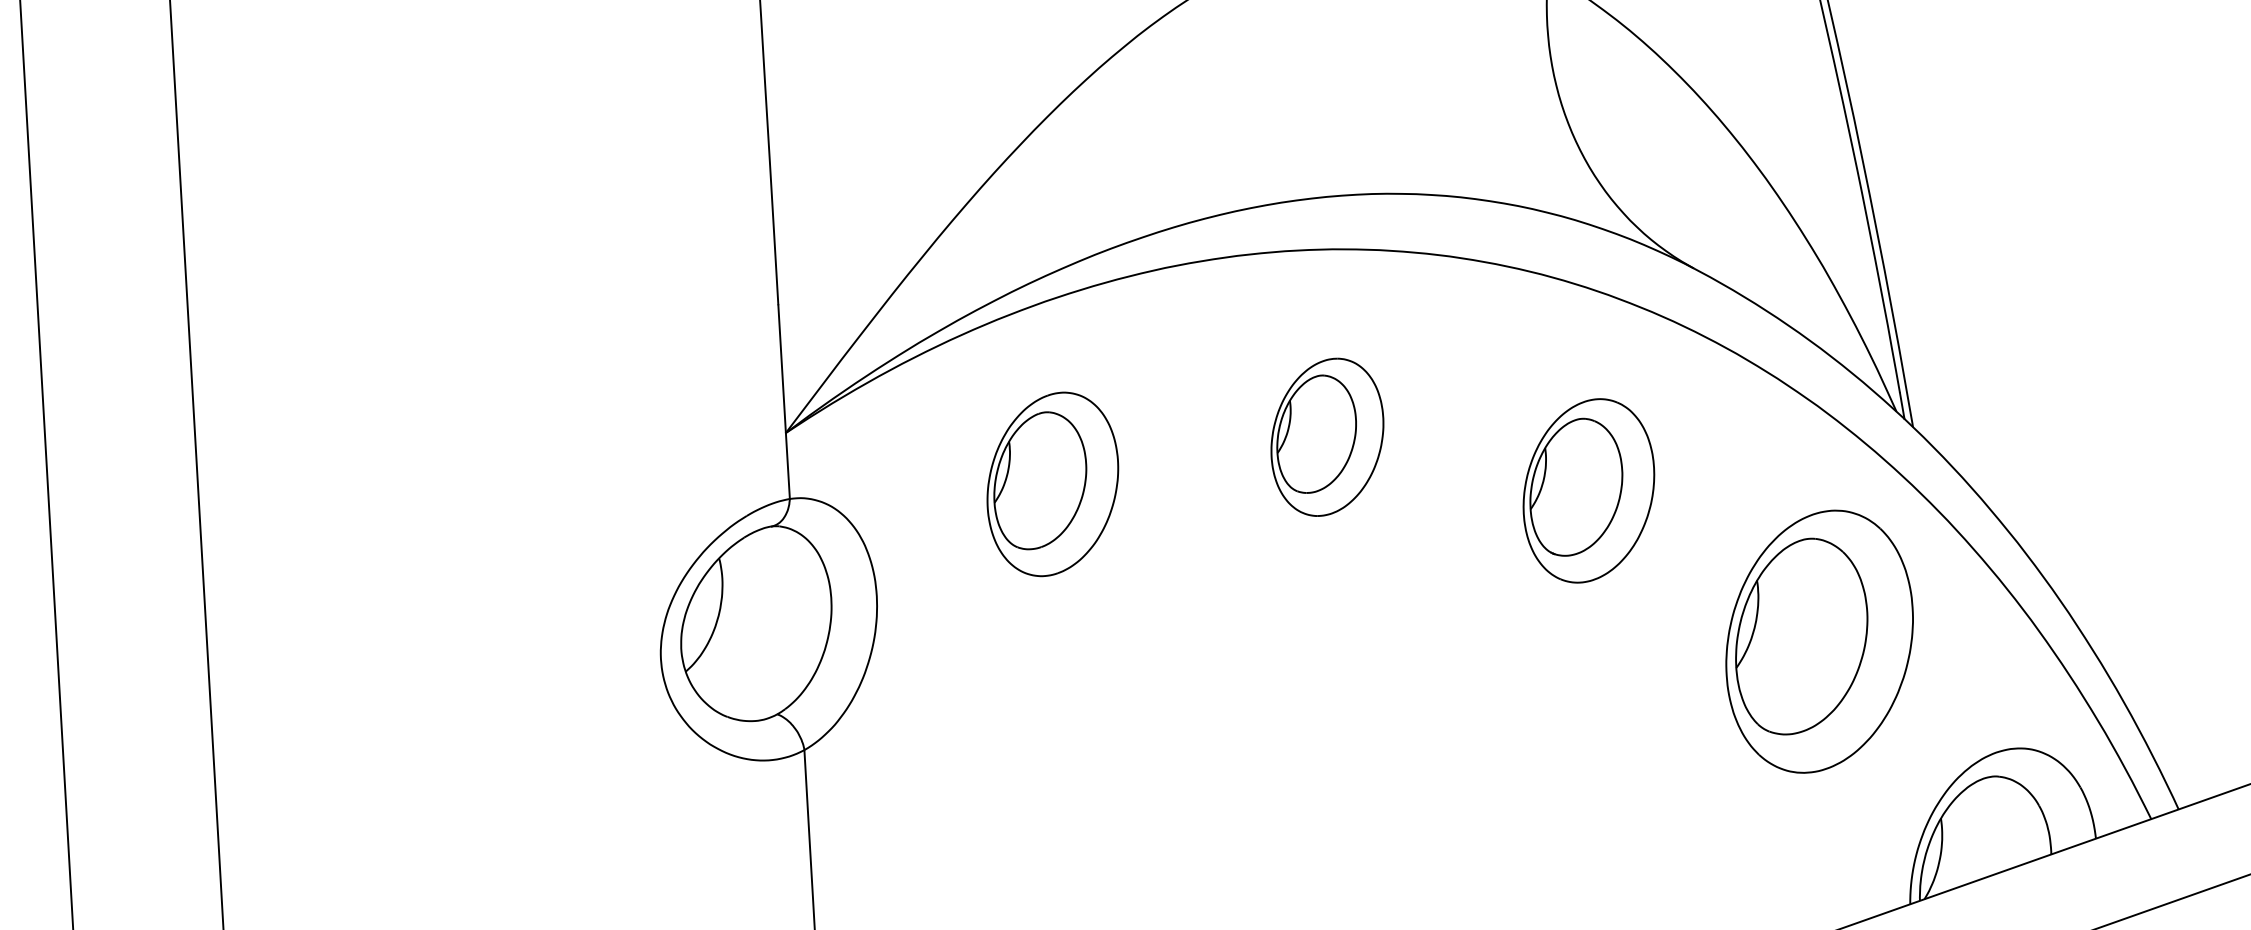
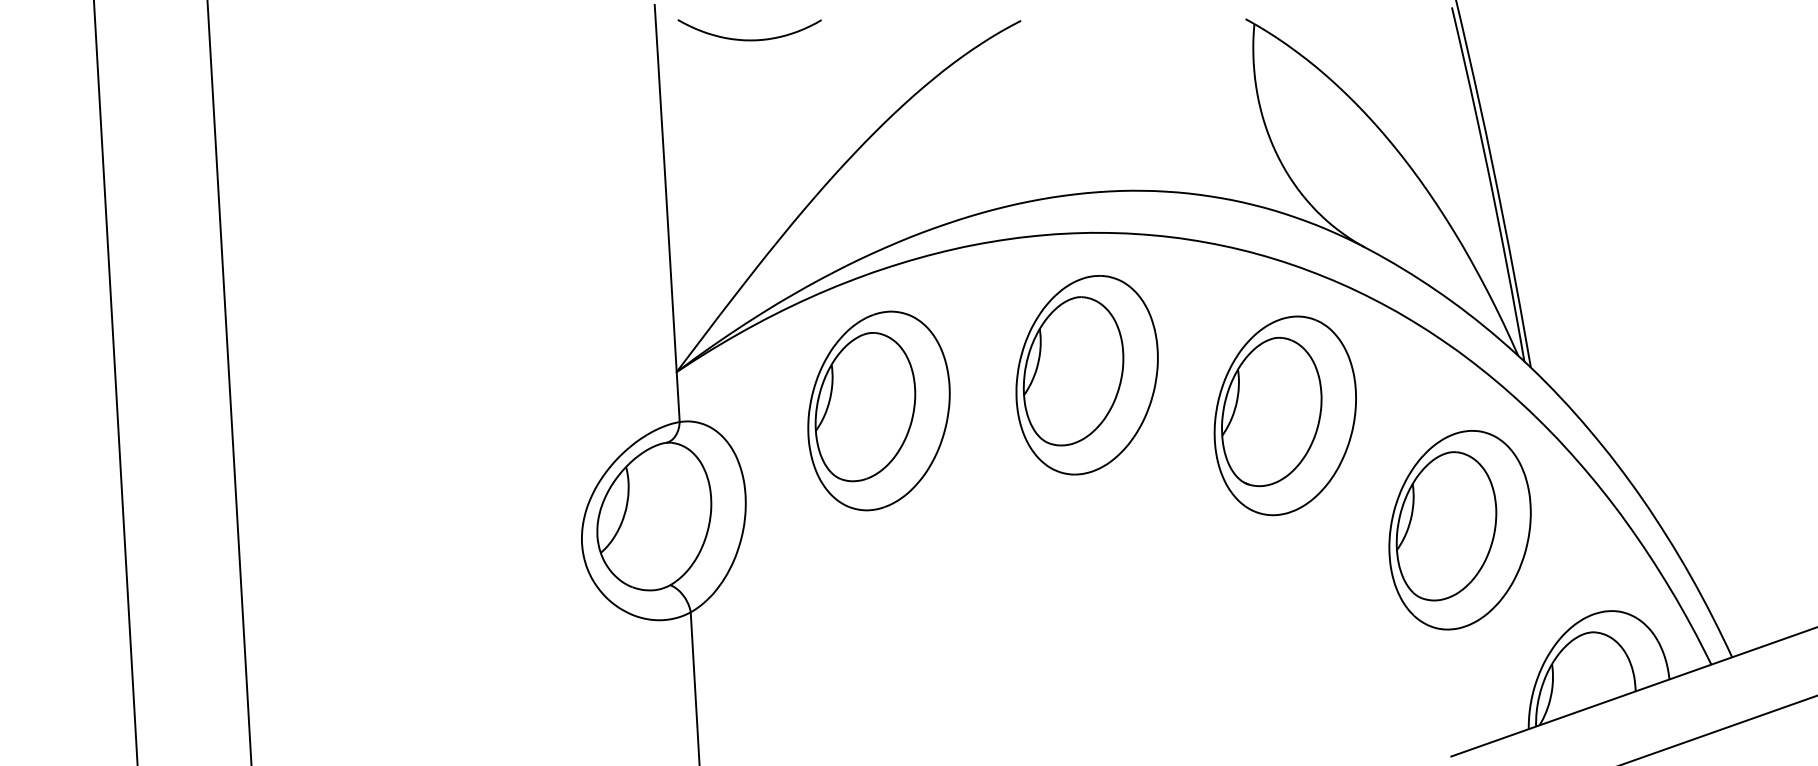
part: (1326, 437) -> (1086, 375), size x1.67
part: (1052, 483) -> (878, 410), size x1.43
part: (1587, 490) -> (1284, 415), size x1.43

